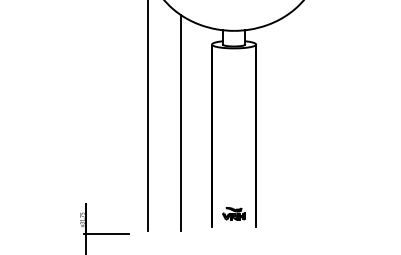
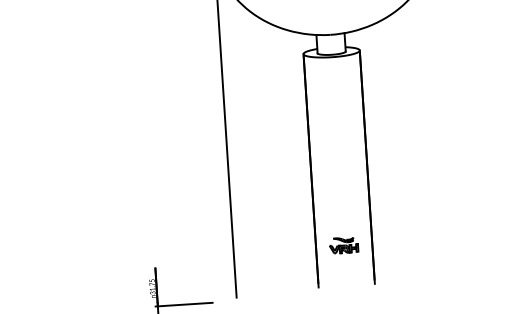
line: (180, 122) -> (269, 156), removed
part: (233, 213) -> (343, 244), moved

